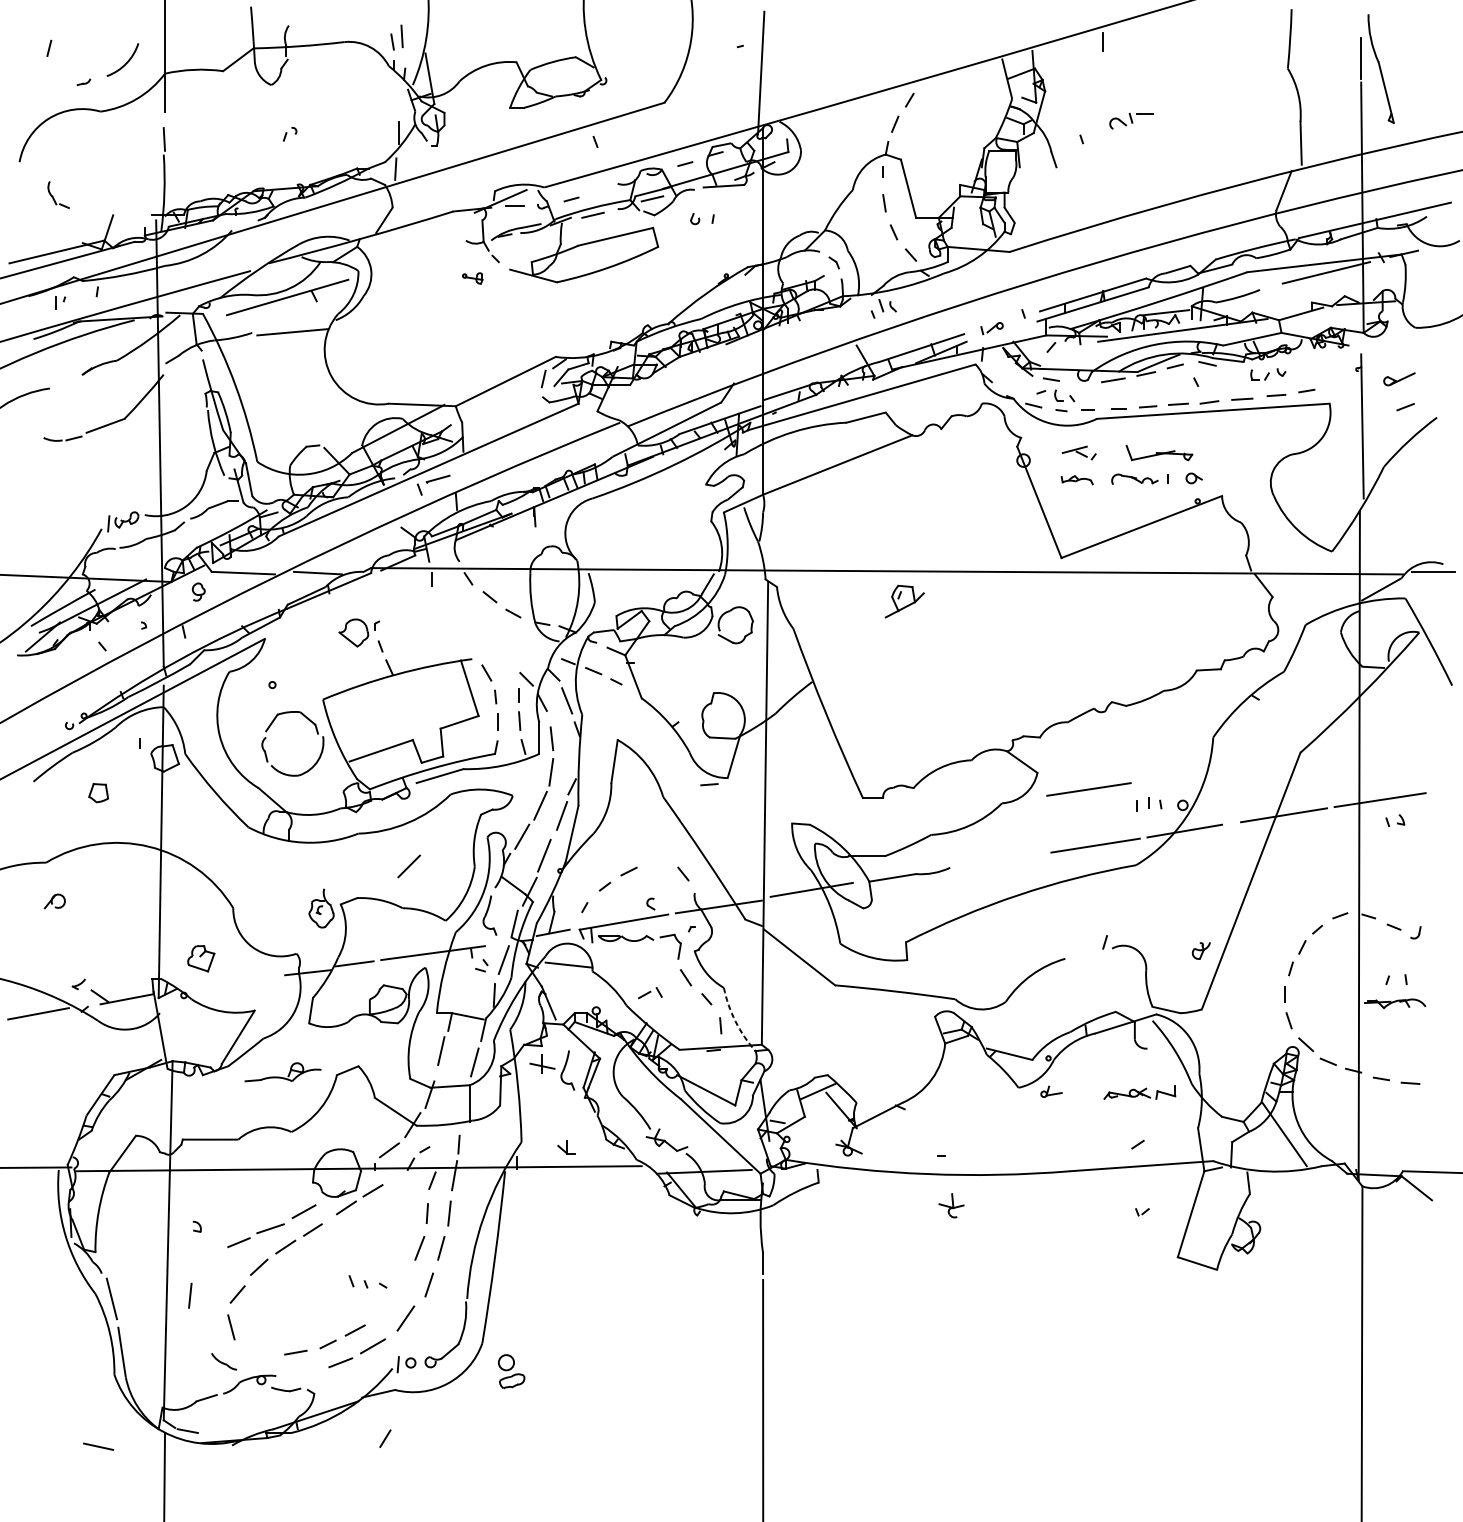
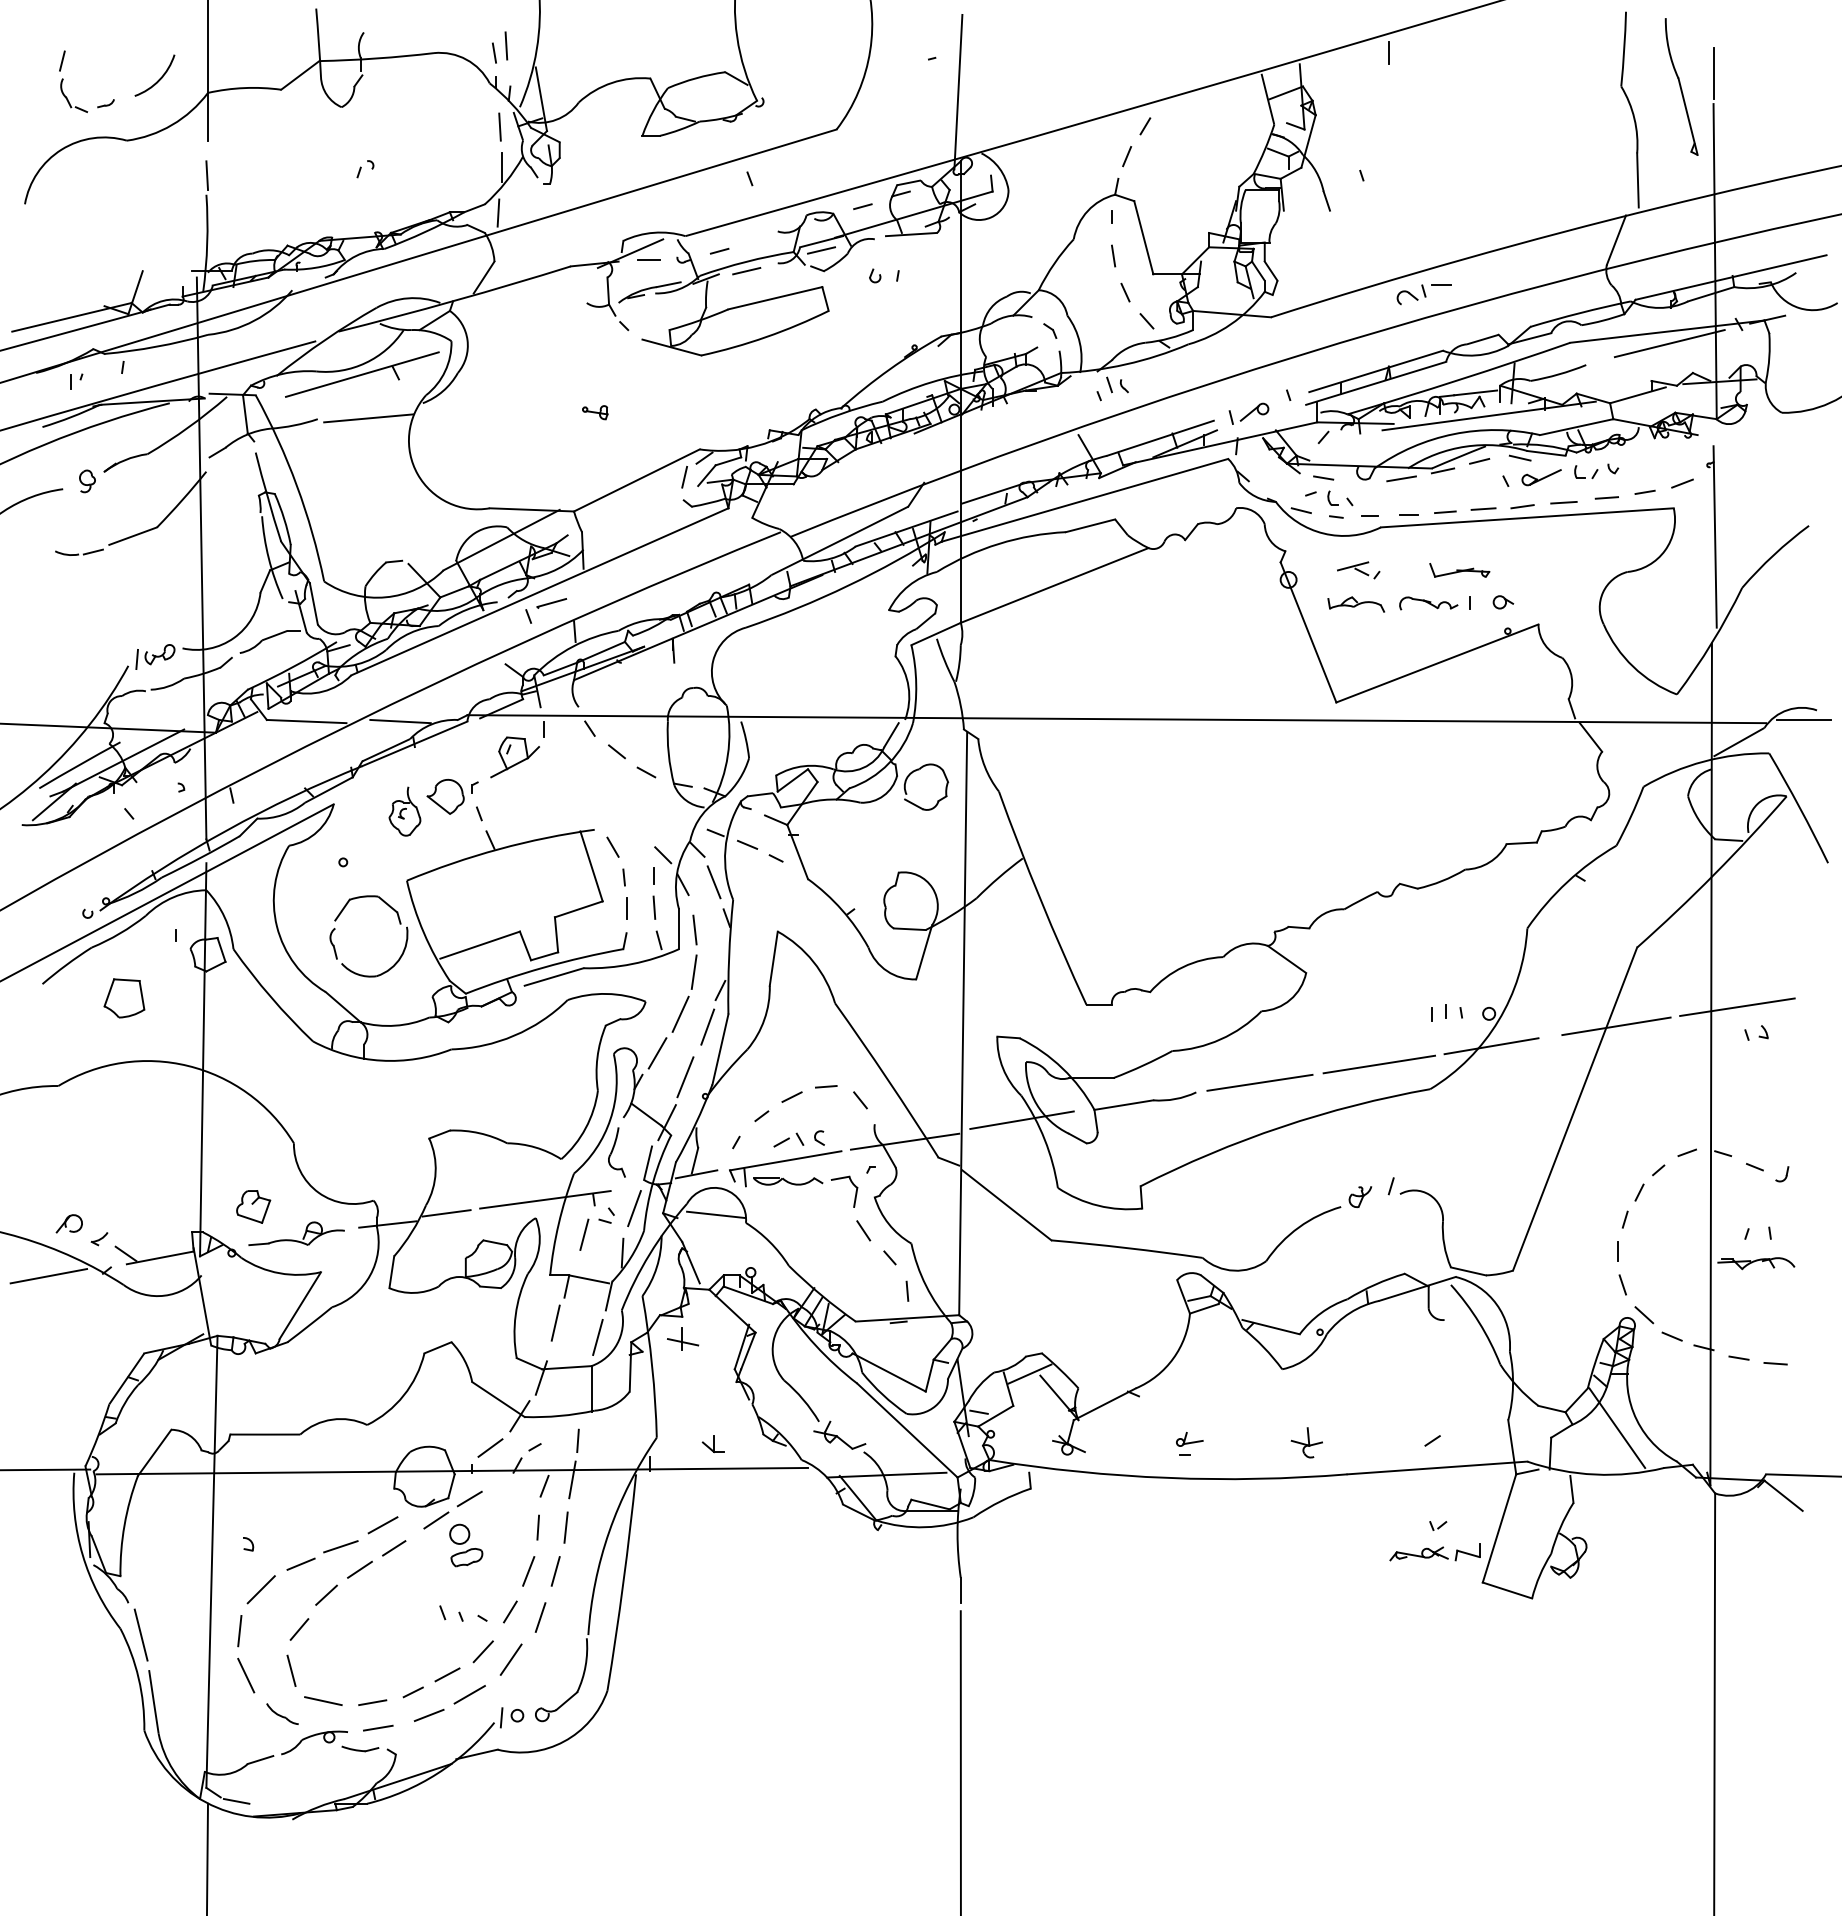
part: (1381, 68) -> (1681, 86), moved
line: (396, 100) -> (499, 126), added
part: (1130, 121) -> (1423, 294), moved
part: (54, 198) -> (68, 99), moved
part: (472, 278) -> (595, 412), moved
part: (991, 328) -> (1248, 413), size x1.43
part: (1399, 379) -> (1541, 477), moved
line: (1405, 407) -> (1682, 483), moved
part: (1159, 453) -> (1459, 570), size x0.71
part: (1076, 480) -> (1355, 604), size x1.43
part: (198, 592) -> (87, 481), moved
part: (904, 601) -> (514, 757), moved
line: (709, 784) -> (826, 1086), moved
line: (1088, 789) -> (1259, 1082), moved
part: (98, 793) -> (124, 998), size x1.67
line: (408, 866) -> (260, 1589), moved
part: (54, 901) -> (68, 1223), moved
part: (321, 908) -> (404, 811), moved
part: (1201, 951) -> (1360, 1197), moved
line: (464, 980) -> (584, 1234), added
part: (650, 992) -> (788, 1139), moved
arc: (735, 1021) -> (926, 1285), dashed -> solid
part: (567, 1070) -> (714, 1347), removed
part: (280, 1076) -> (293, 1239), moved
part: (1051, 1091) -> (1189, 1439), moved
part: (1139, 1092) -> (1434, 1552), moved
part: (951, 1205) -> (1306, 1442), moved
line: (383, 1311) -> (482, 1651), added
line: (195, 1331) -> (246, 1675), added
part: (511, 1371) -> (466, 1545), moved
line: (299, 1372) -> (377, 1727), added
line: (385, 1438) -> (510, 1611), moved
line: (98, 1446) -> (323, 1700), moved

